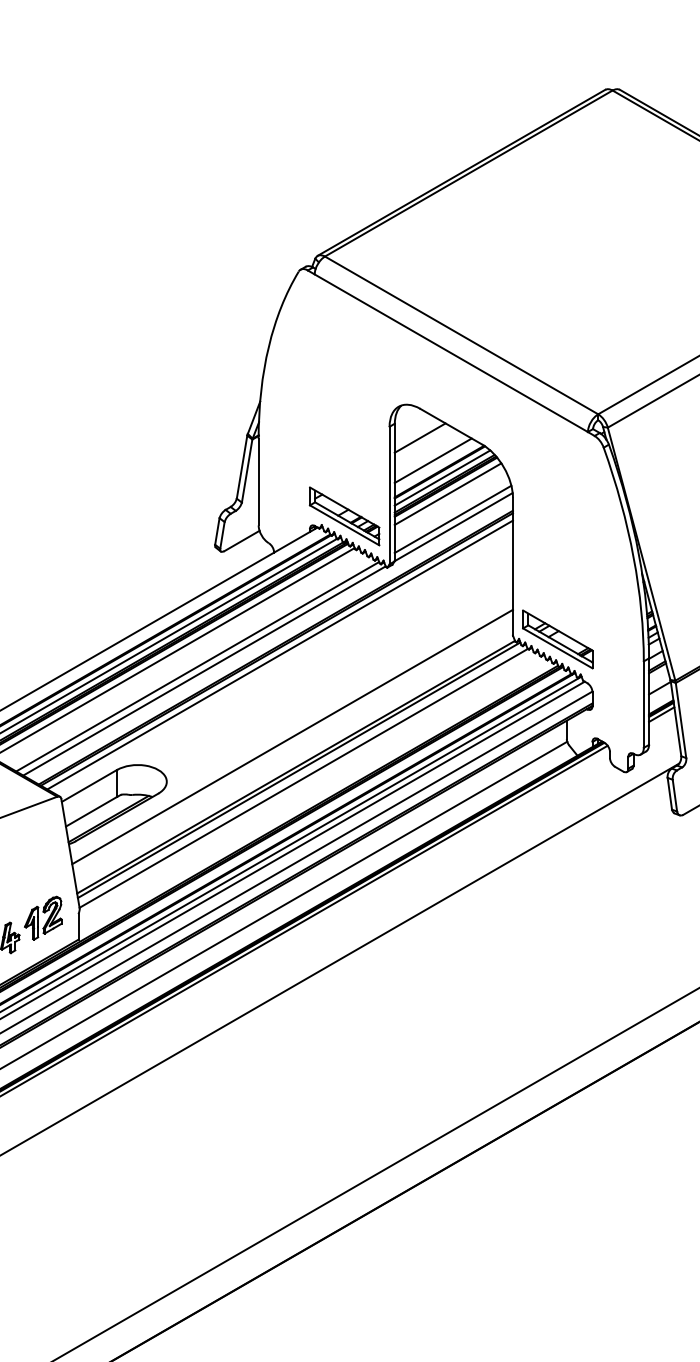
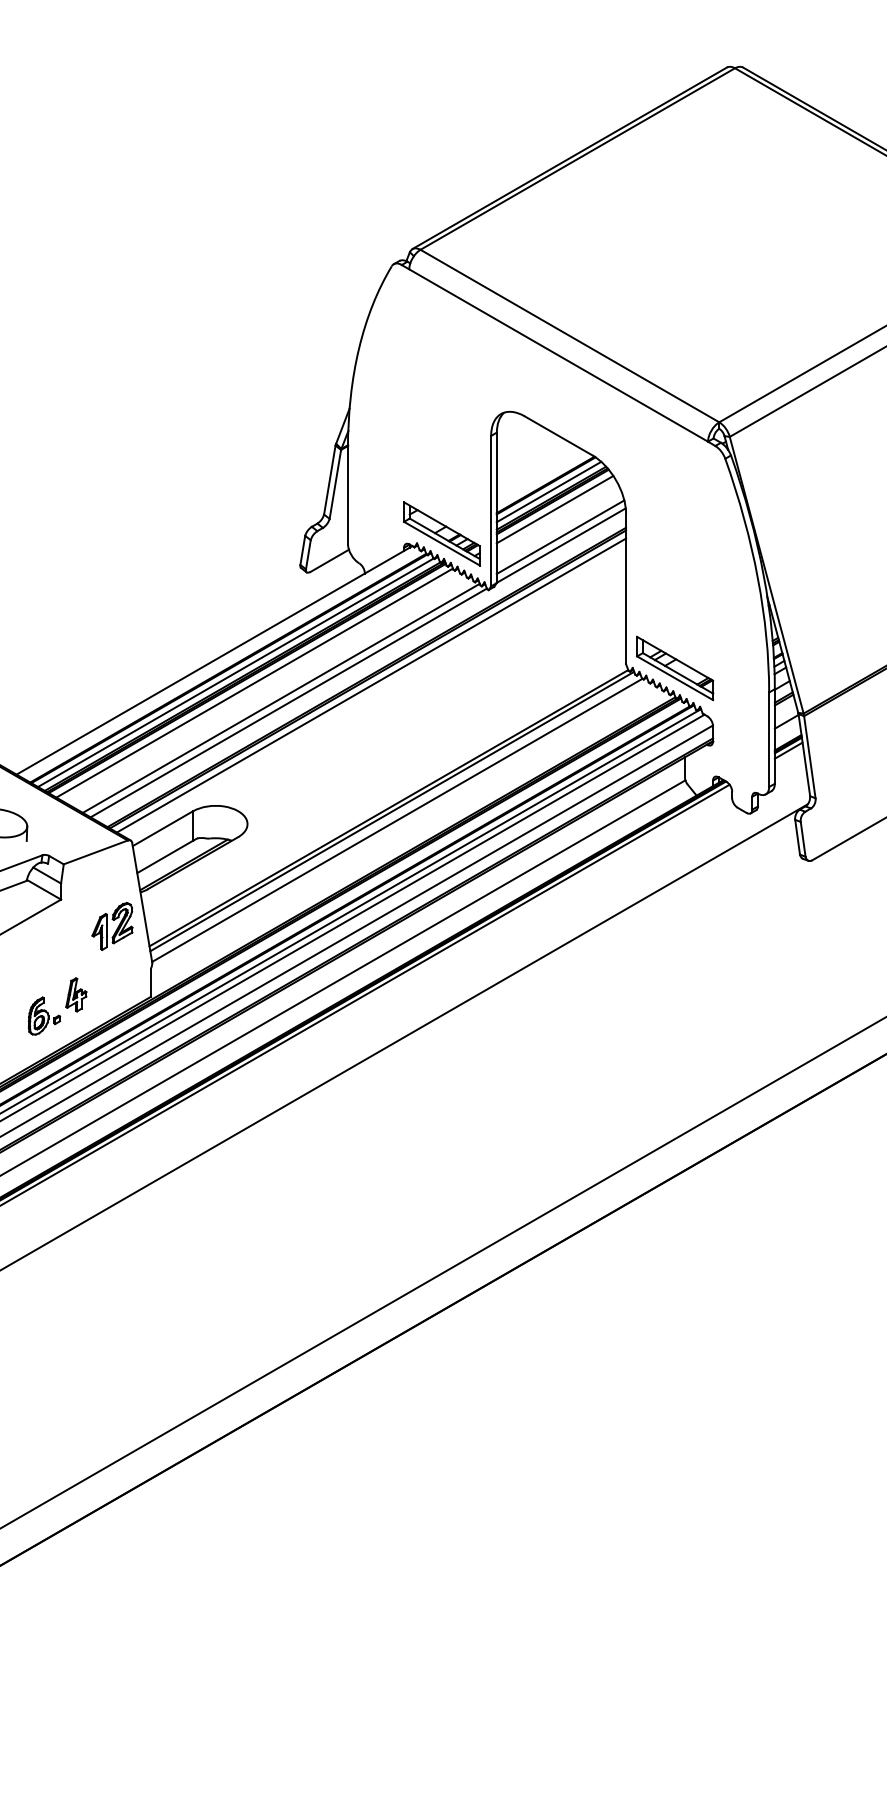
line: (420, 438) -> (524, 448), removed
line: (432, 460) -> (538, 472), removed
line: (292, 737) -> (385, 775), removed
part: (43, 918) -> (112, 926), moved

